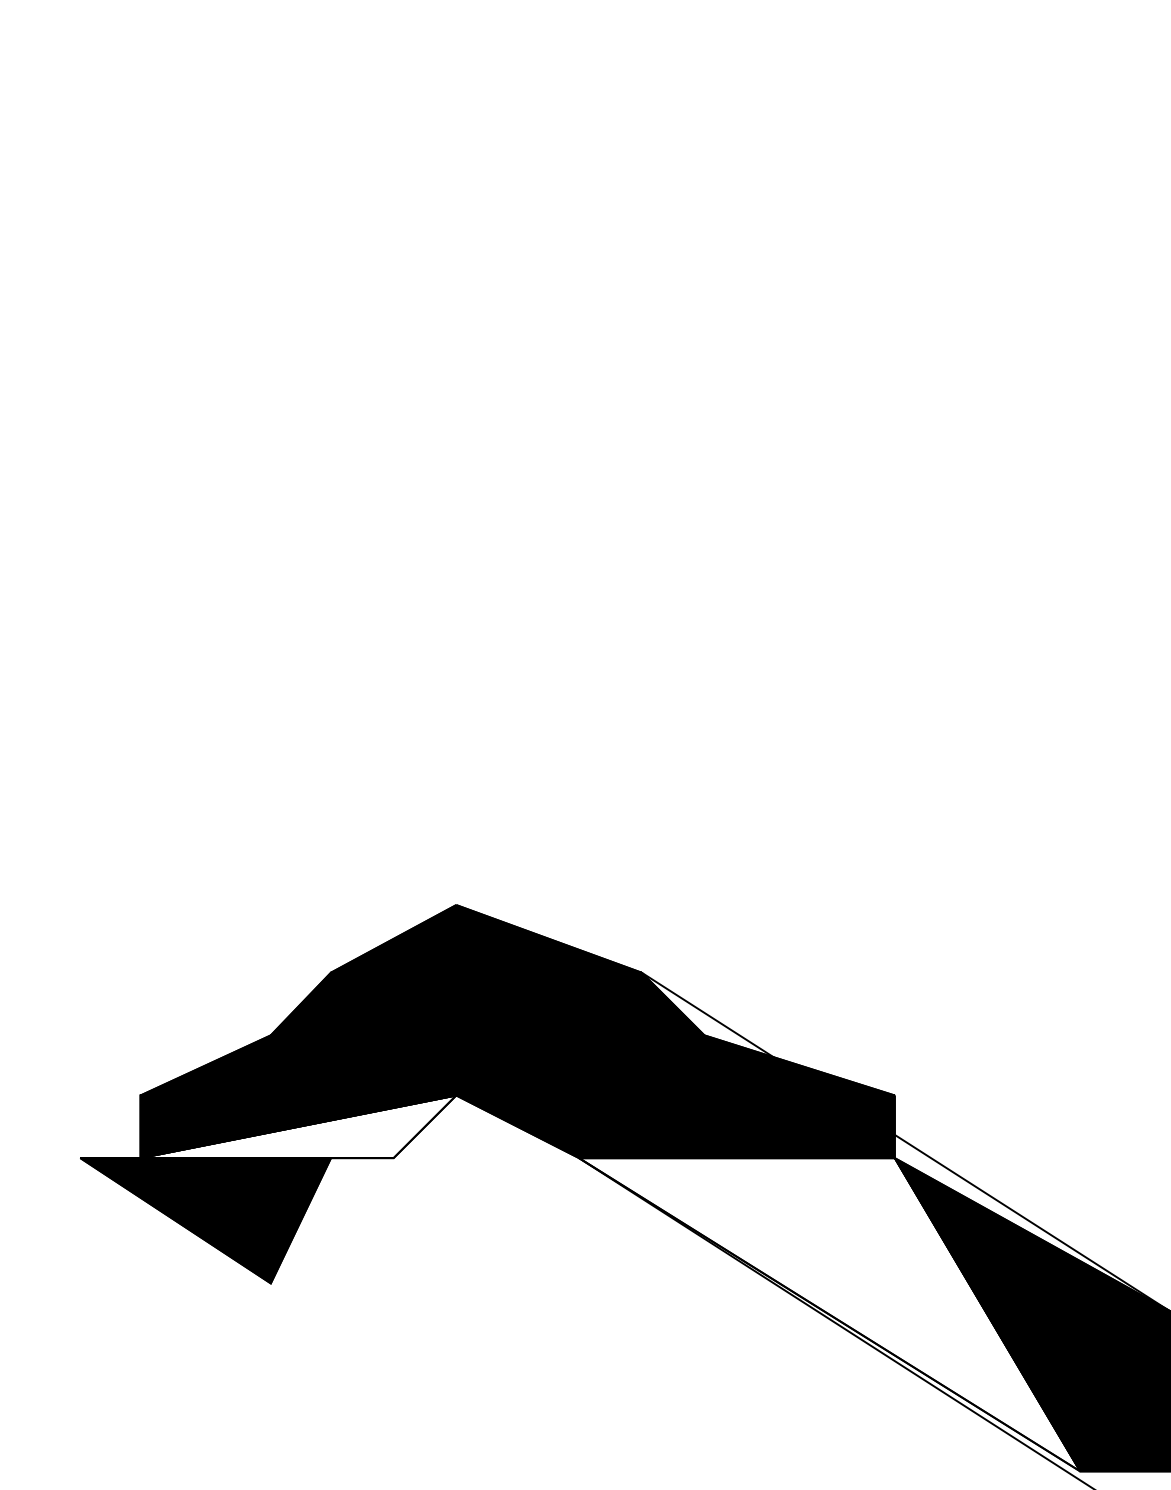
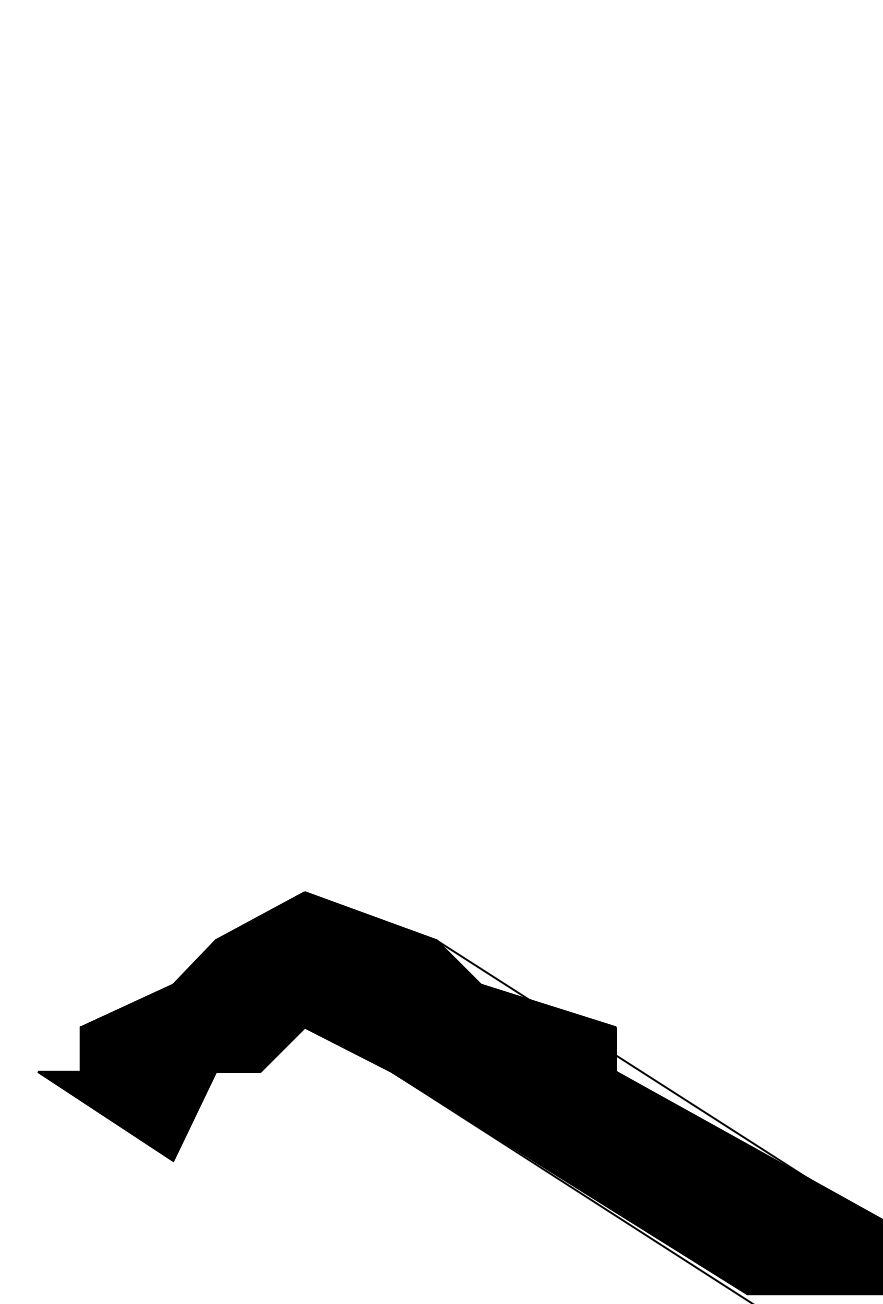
fill: (297, 1126) -> (192, 1049), added
fill: (829, 1314) -> (569, 1182), added

